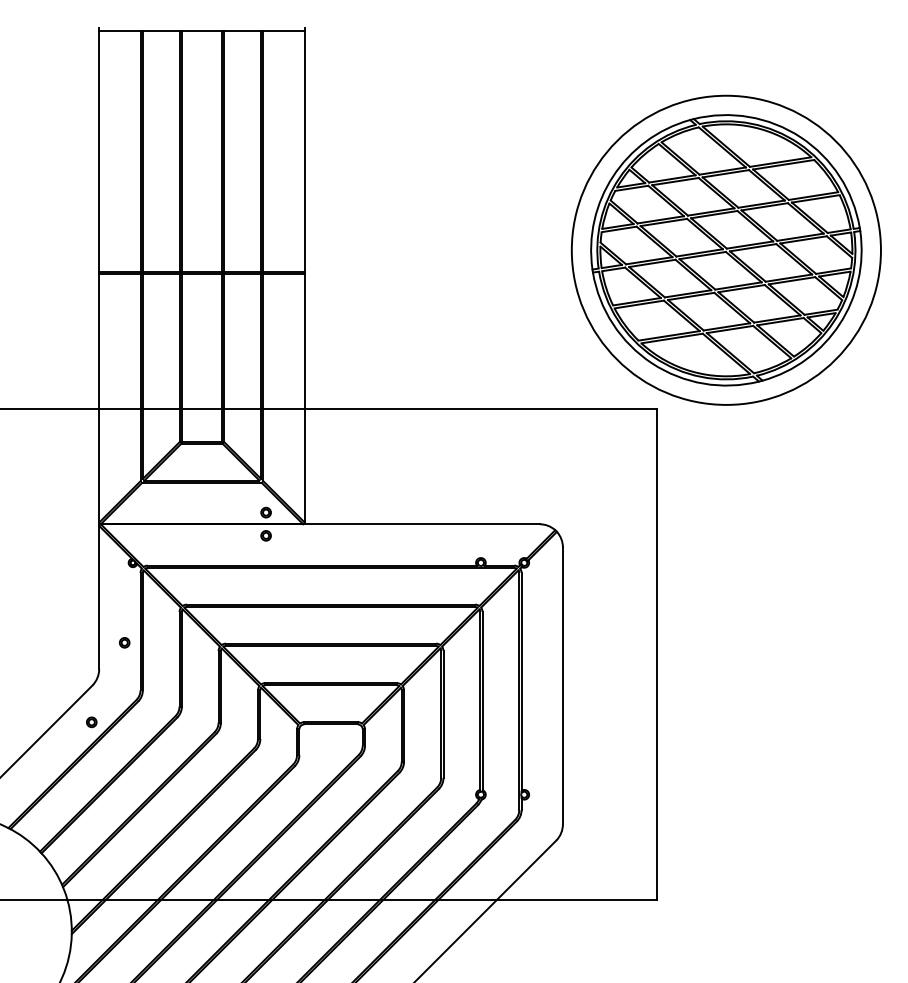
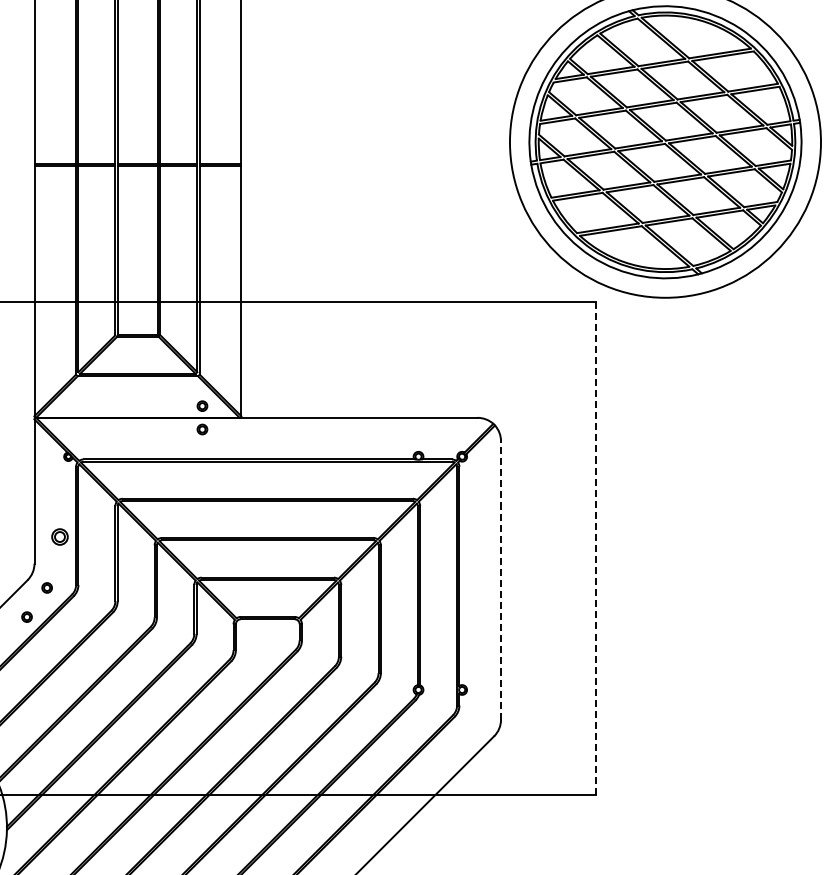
part: (124, 642) -> (59, 536), size x1.6
line: (657, 654) -> (596, 548), solid -> dashed
line: (562, 685) -> (500, 580), solid -> dashed
part: (111, 693) -> (46, 588), added

